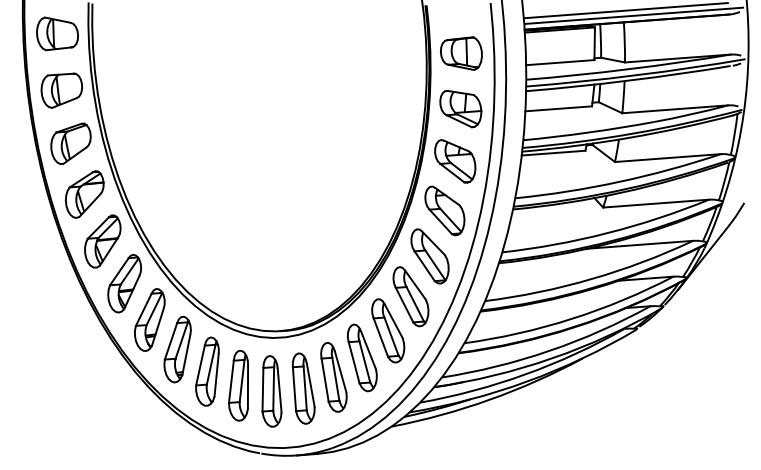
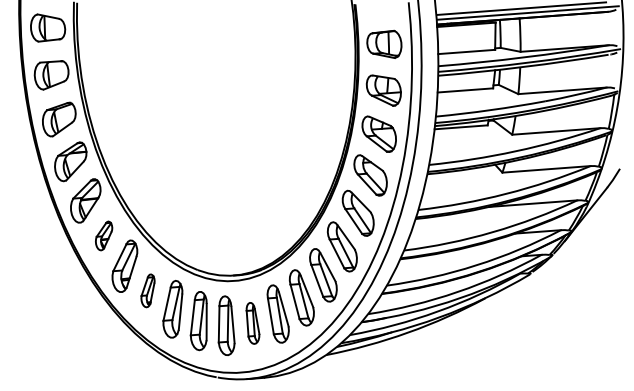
part: (124, 283) -> (103, 235), size x0.6
part: (177, 349) -> (147, 290), size x0.6
part: (303, 388) -> (252, 323), size x0.7

